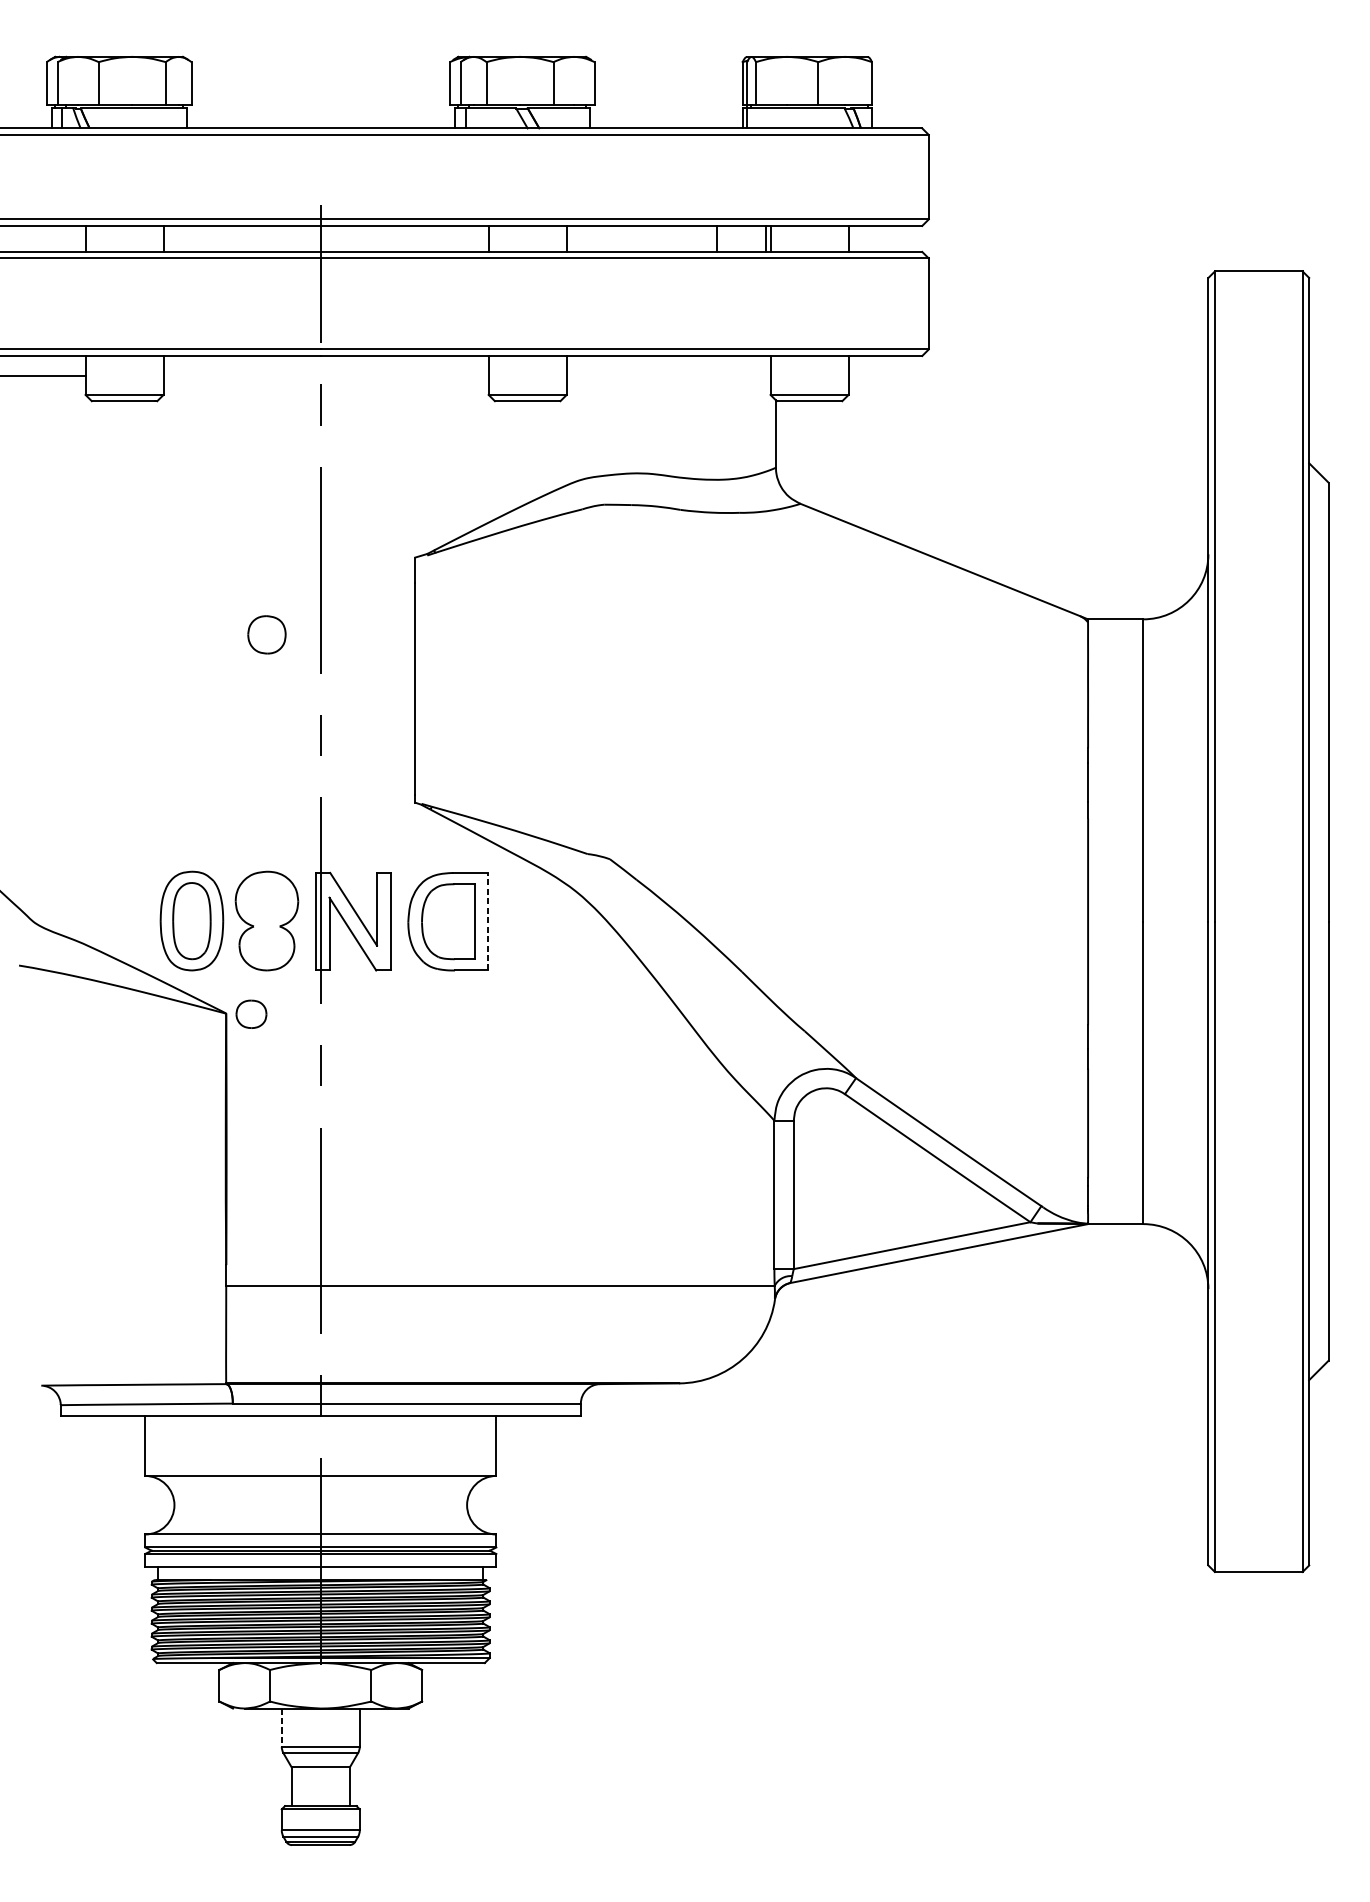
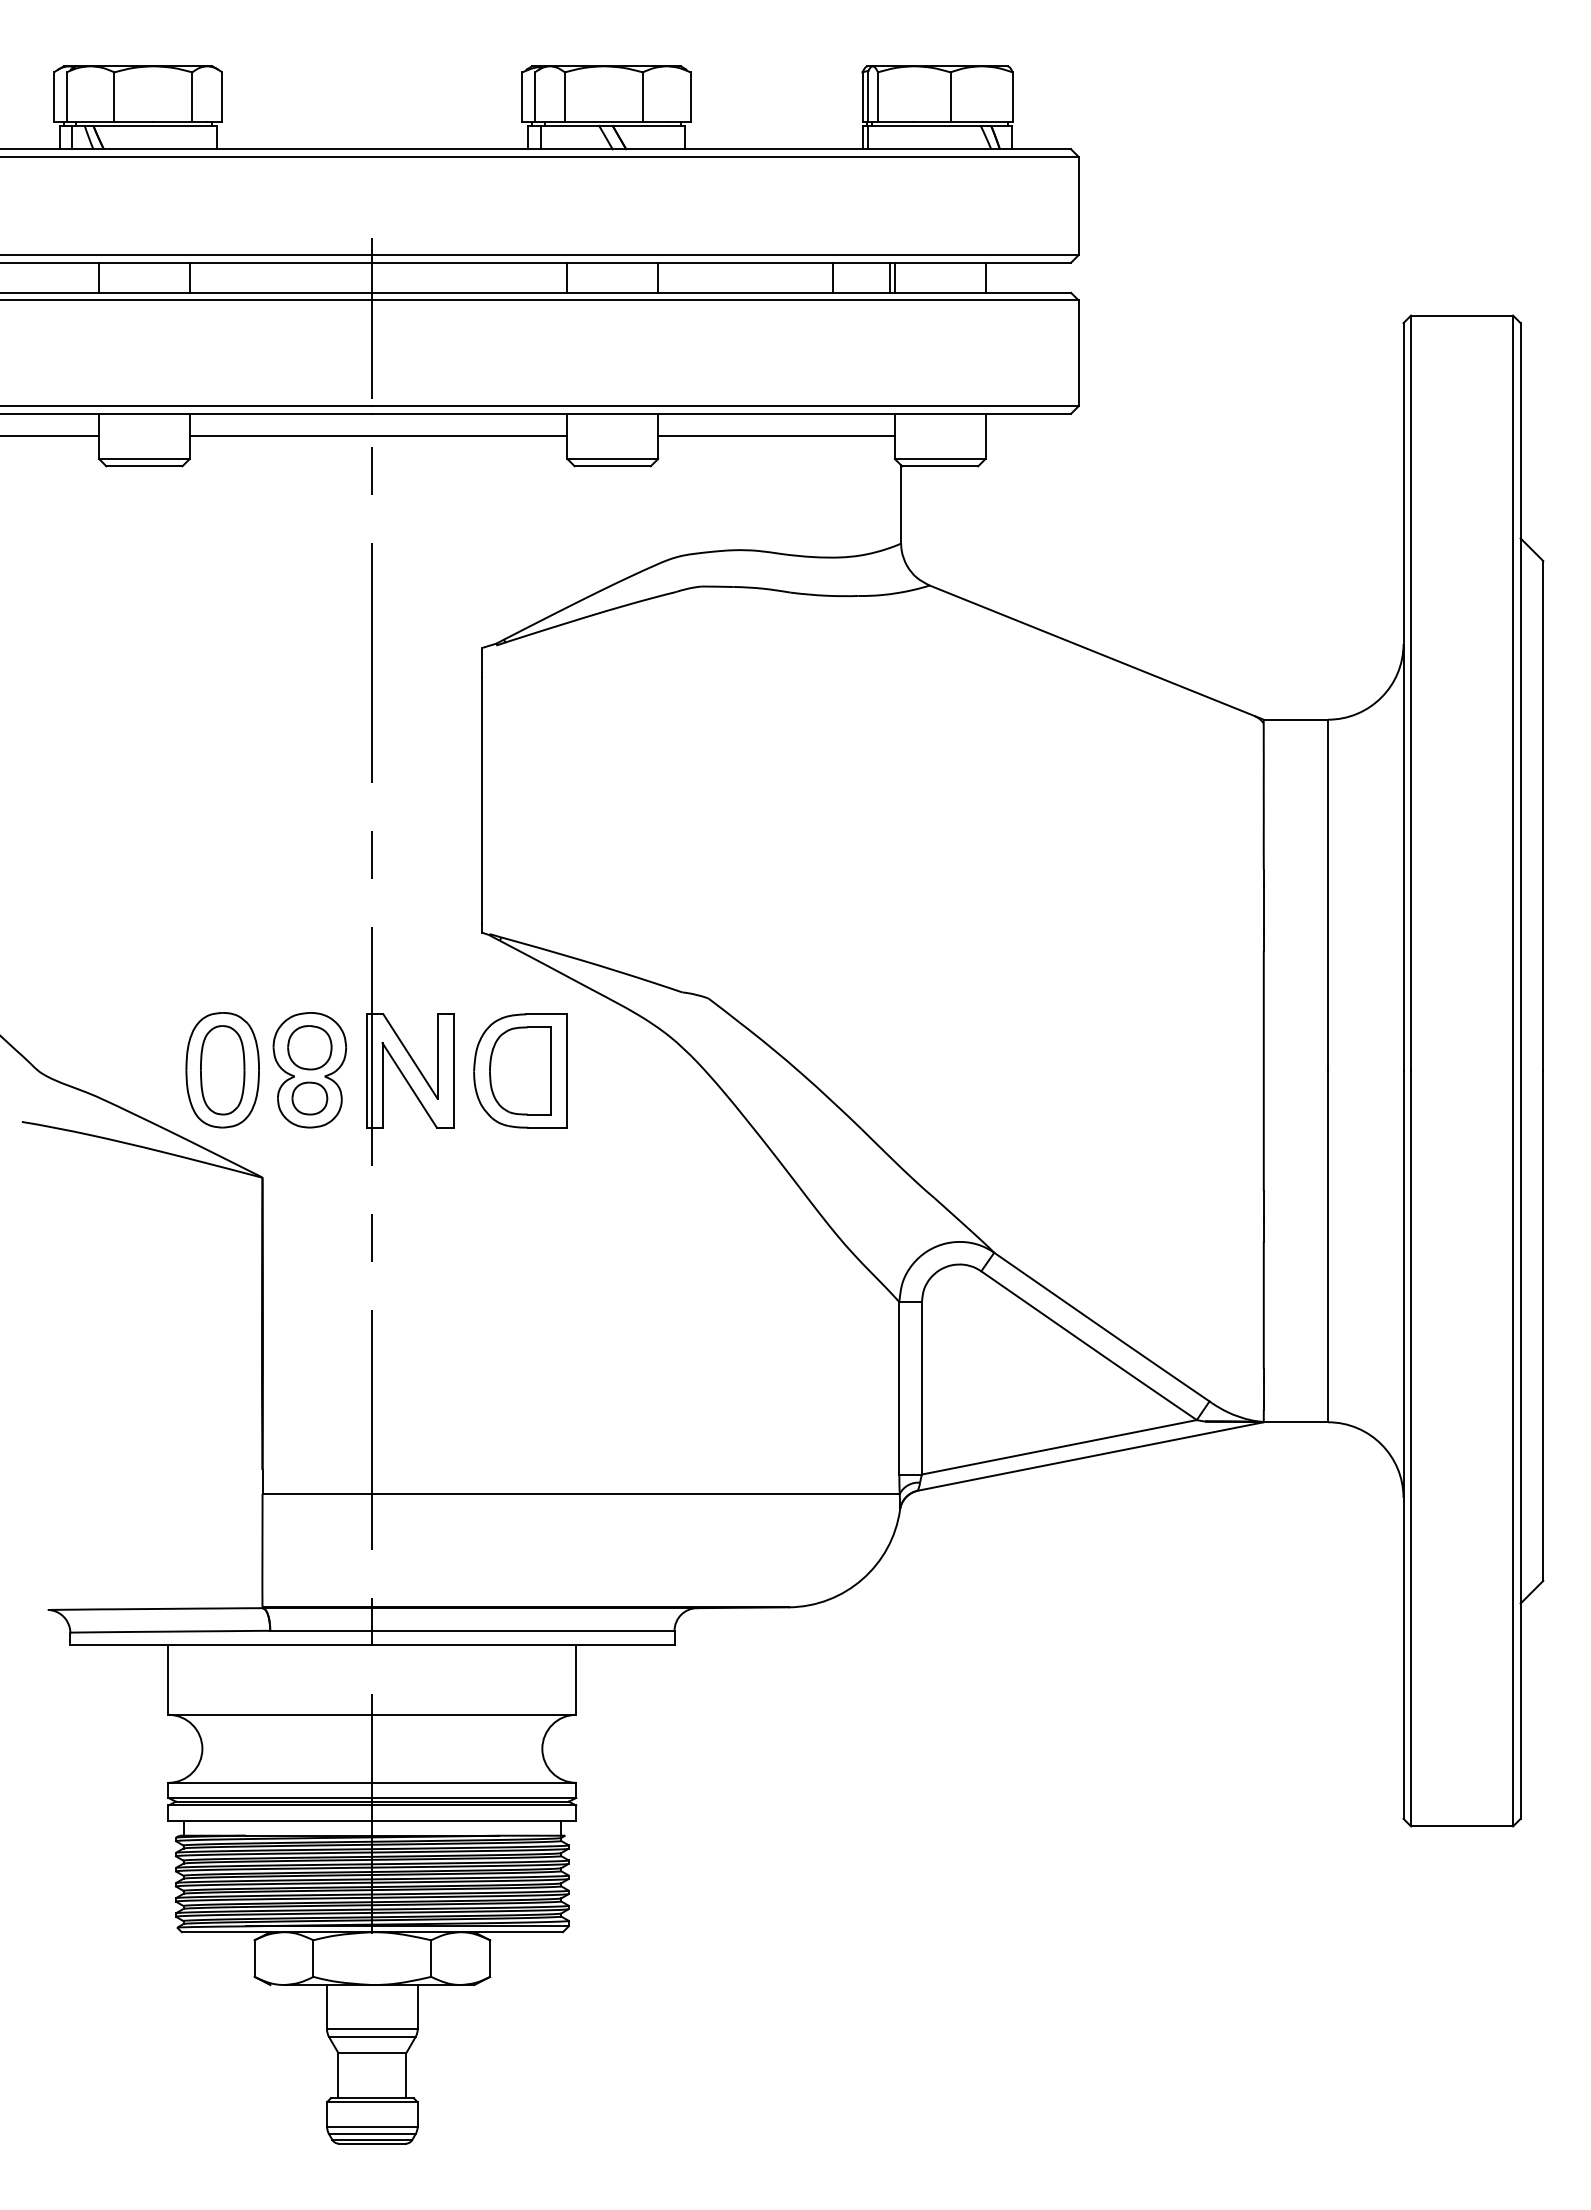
line: (326, 375) -> (378, 436), added
line: (668, 375) -> (776, 436), added
part: (266, 634) -> (309, 1047), moved
line: (488, 922) -> (567, 1071), dashed -> solid
part: (251, 1014) -> (309, 1098), moved
line: (282, 1727) -> (327, 2007), dashed -> solid

